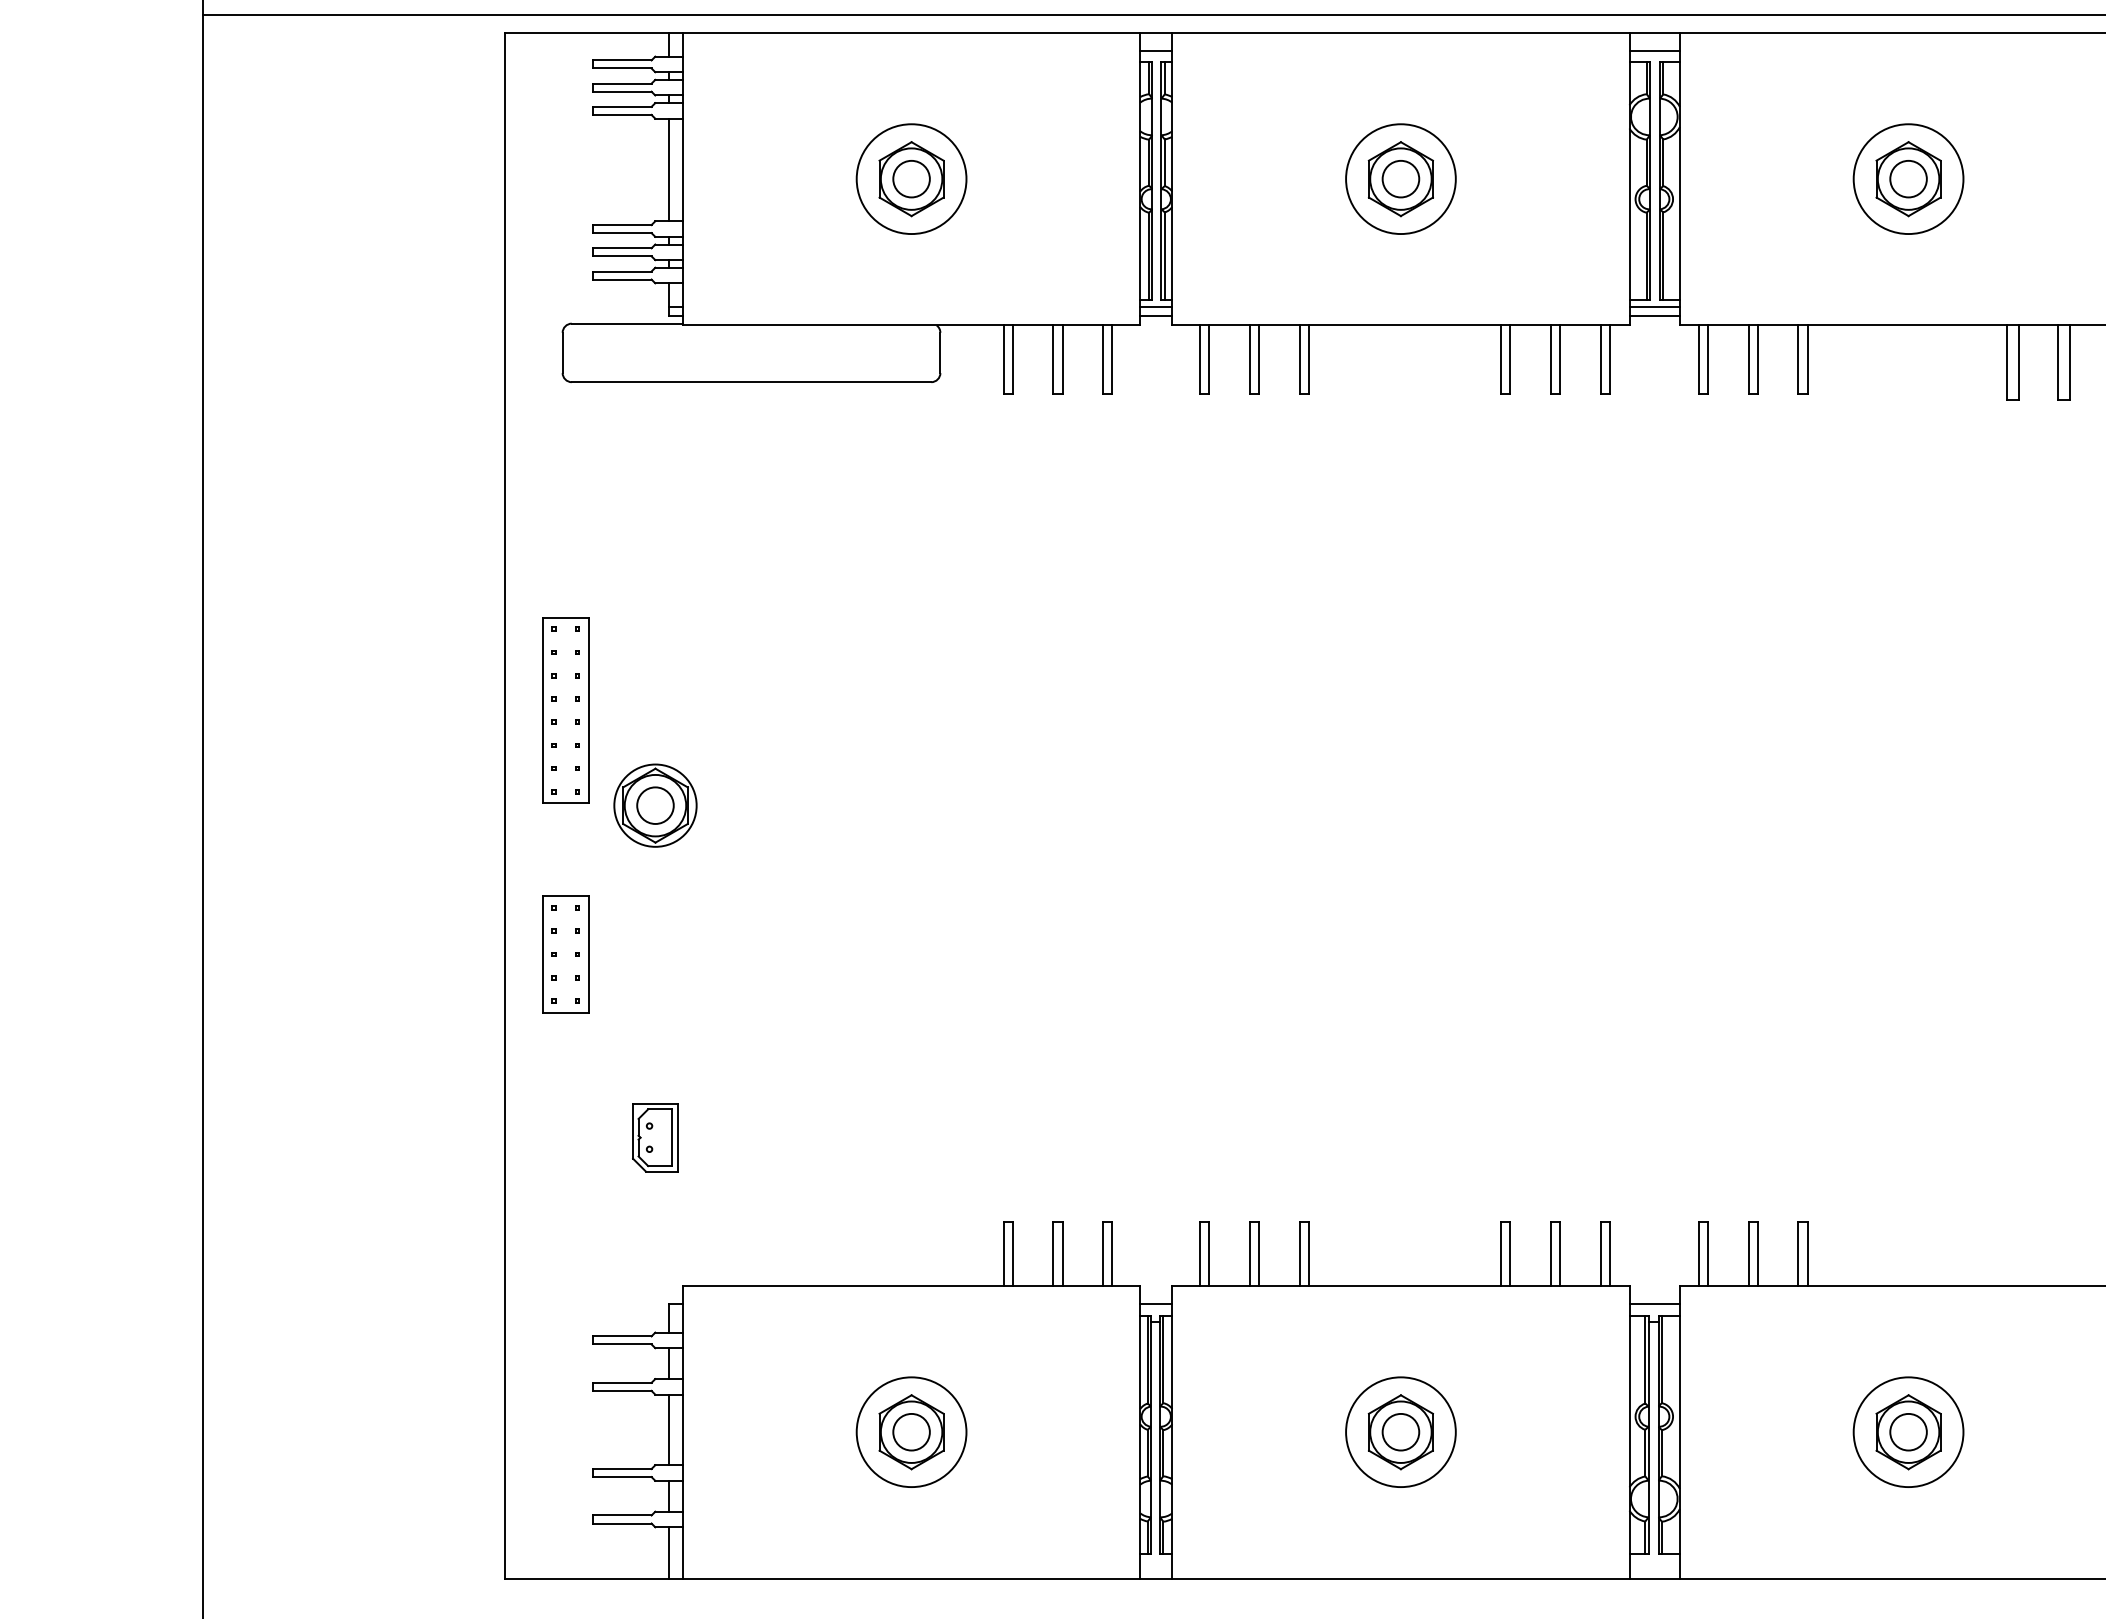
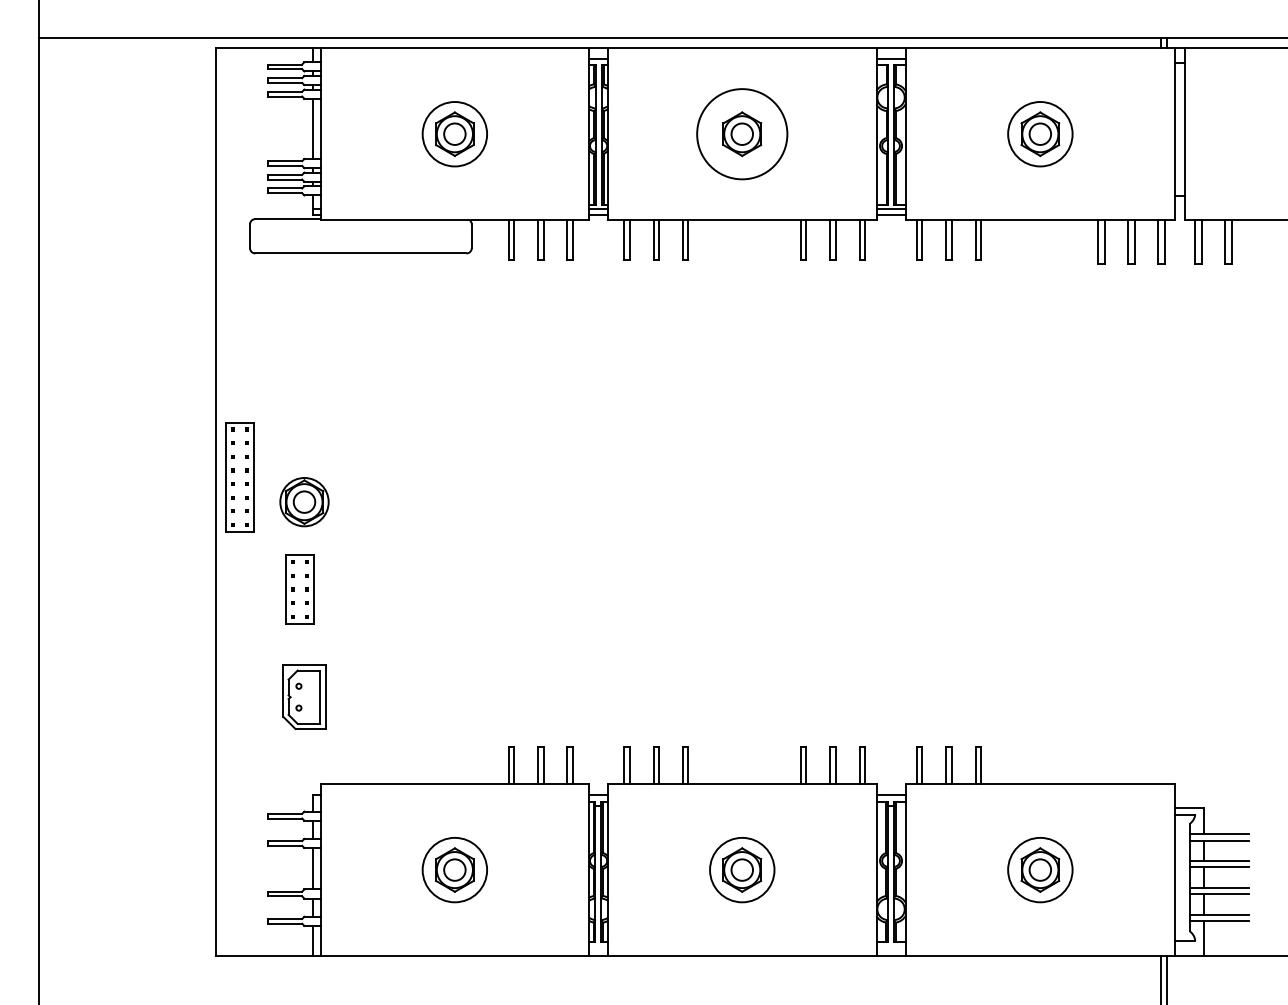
circle: (1401, 179) -> (742, 134), size x1.4
part: (565, 710) -> (239, 477), moved
part: (565, 954) -> (299, 589), moved
part: (655, 1136) -> (304, 696), size x1.6

